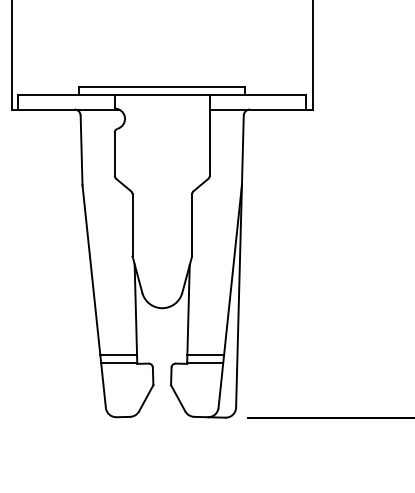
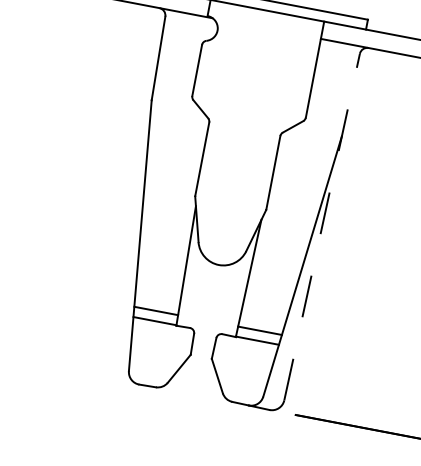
line: (239, 261) -> (321, 226), solid -> dashed

